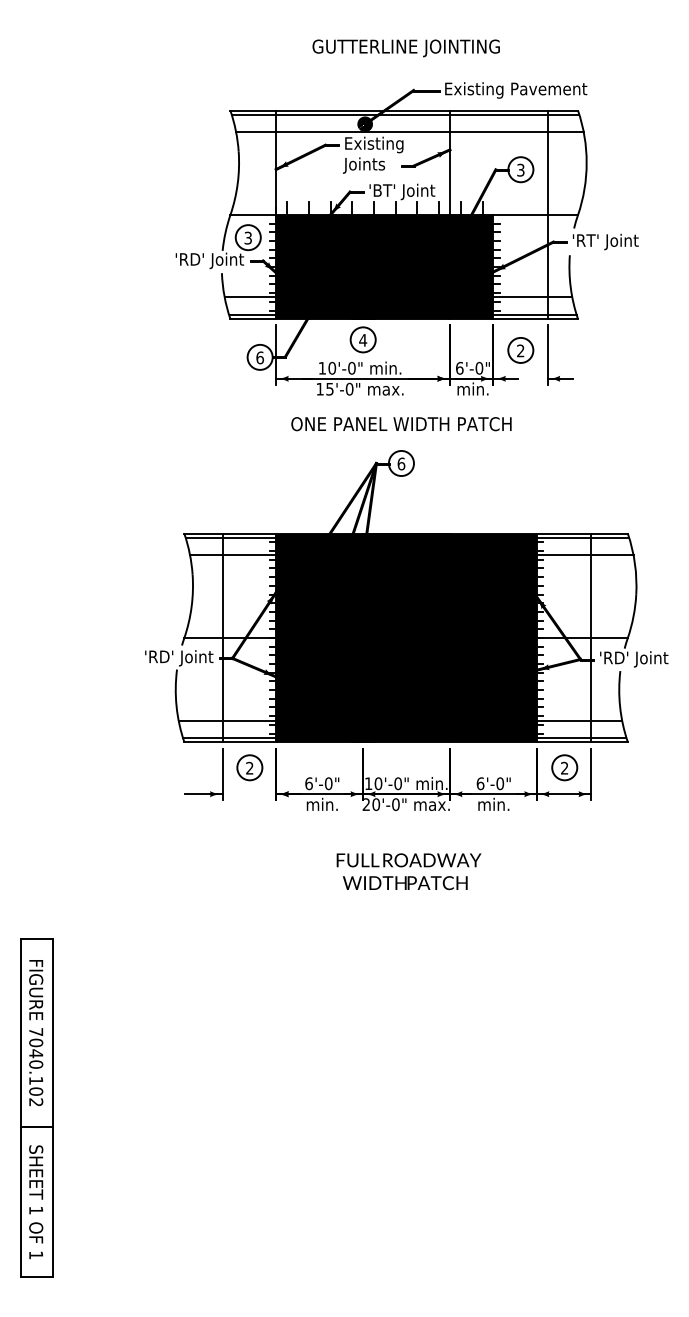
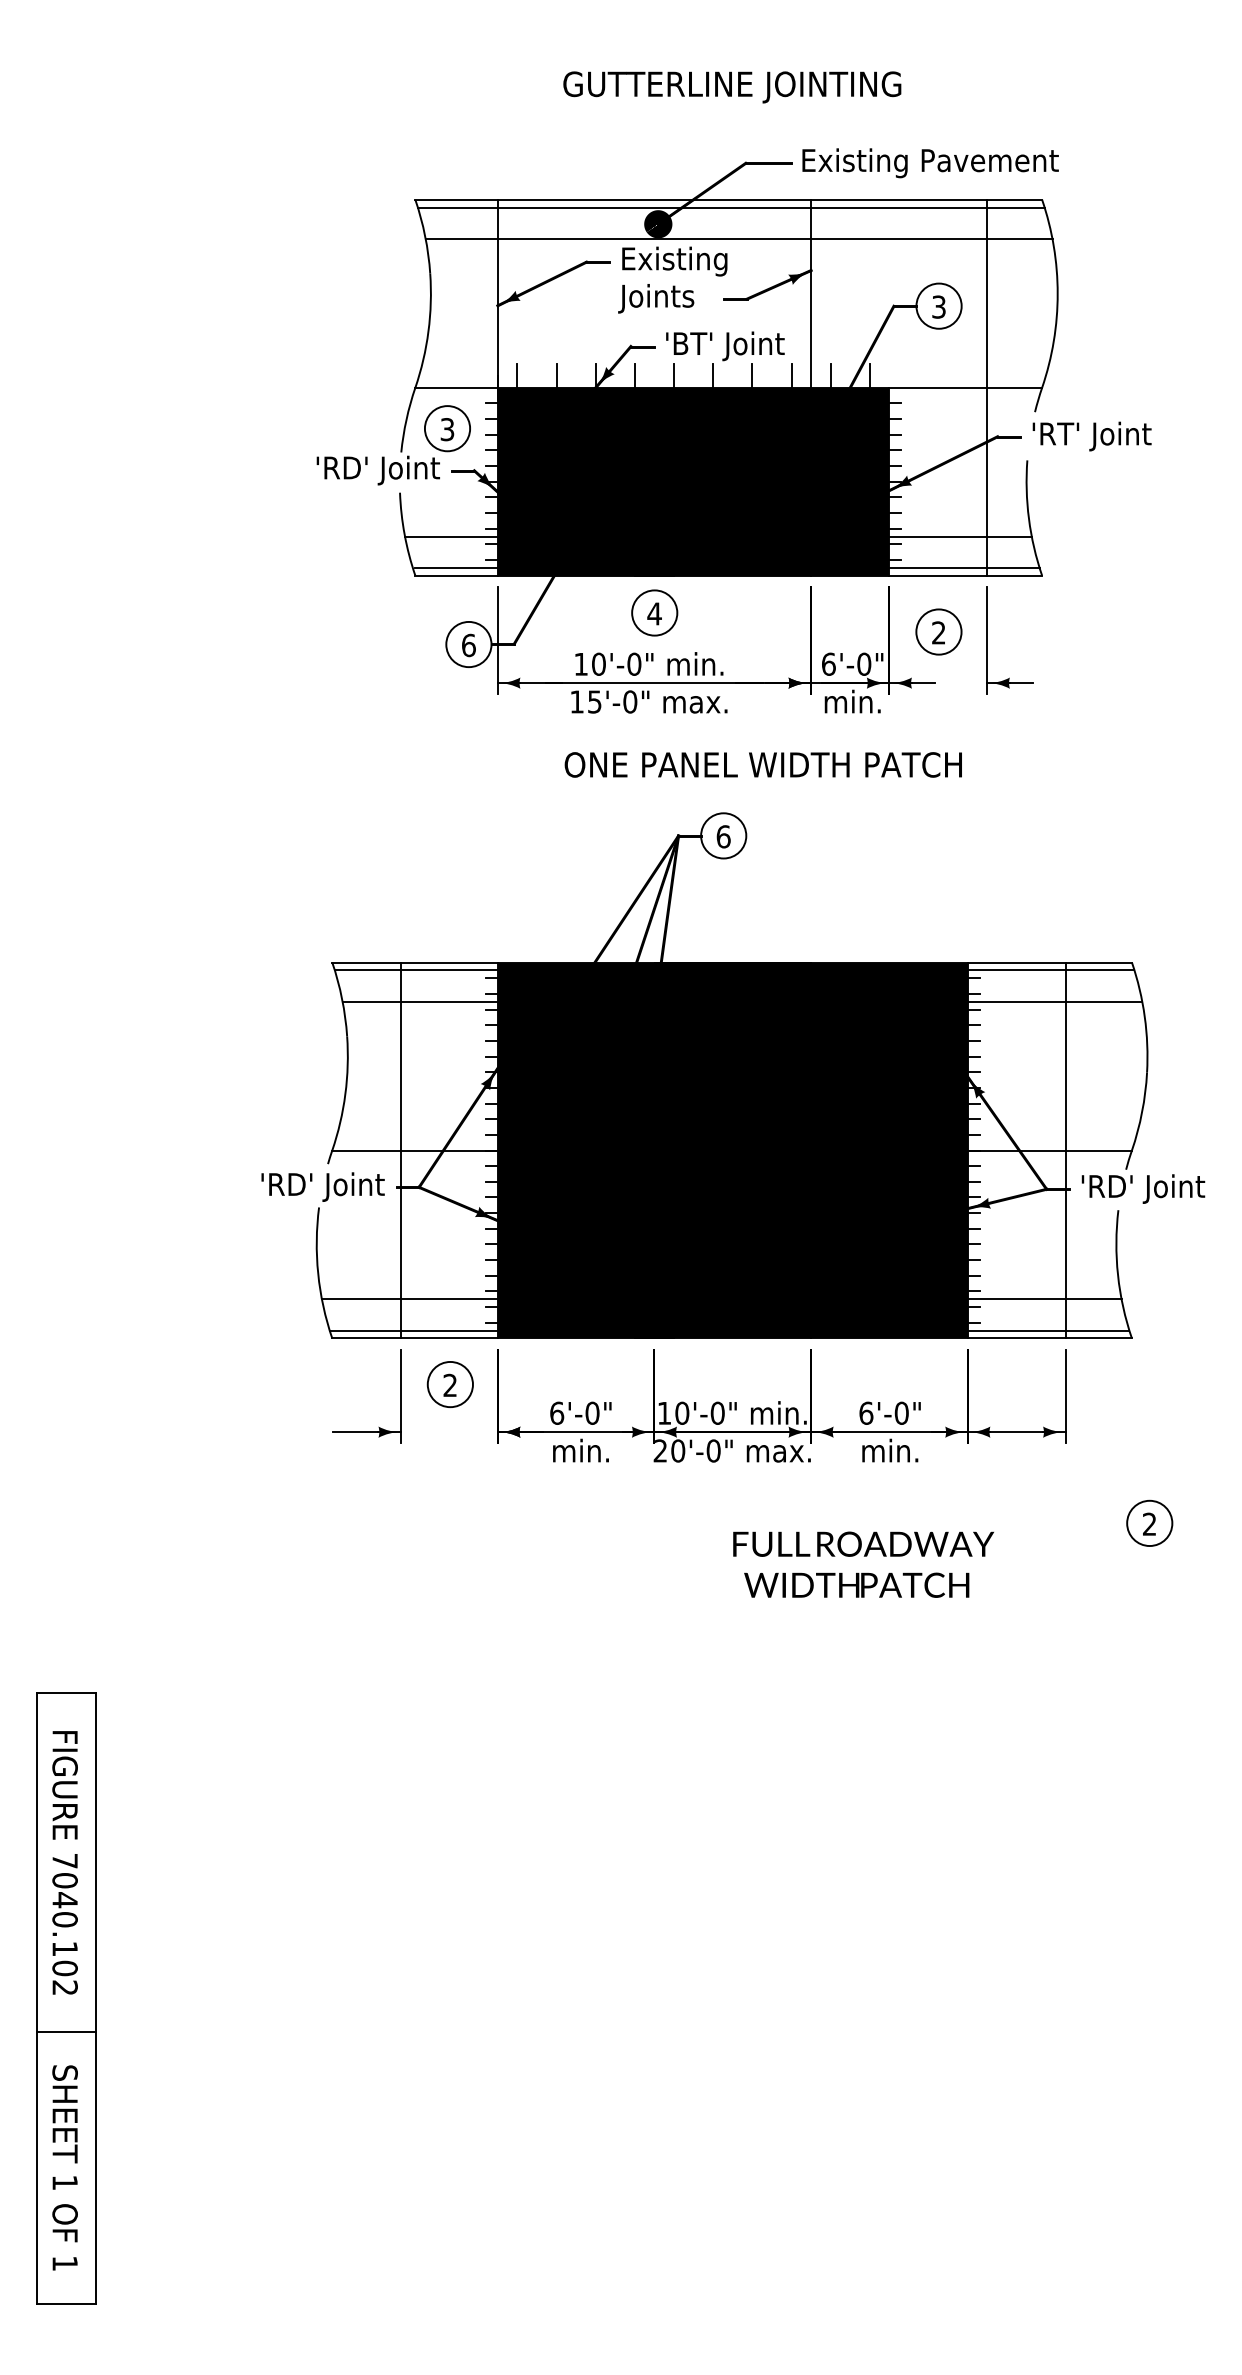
text: (401, 424) -> (763, 765), moved
part: (564, 767) -> (1149, 1522), moved
text: (408, 871) -> (862, 1564), moved

